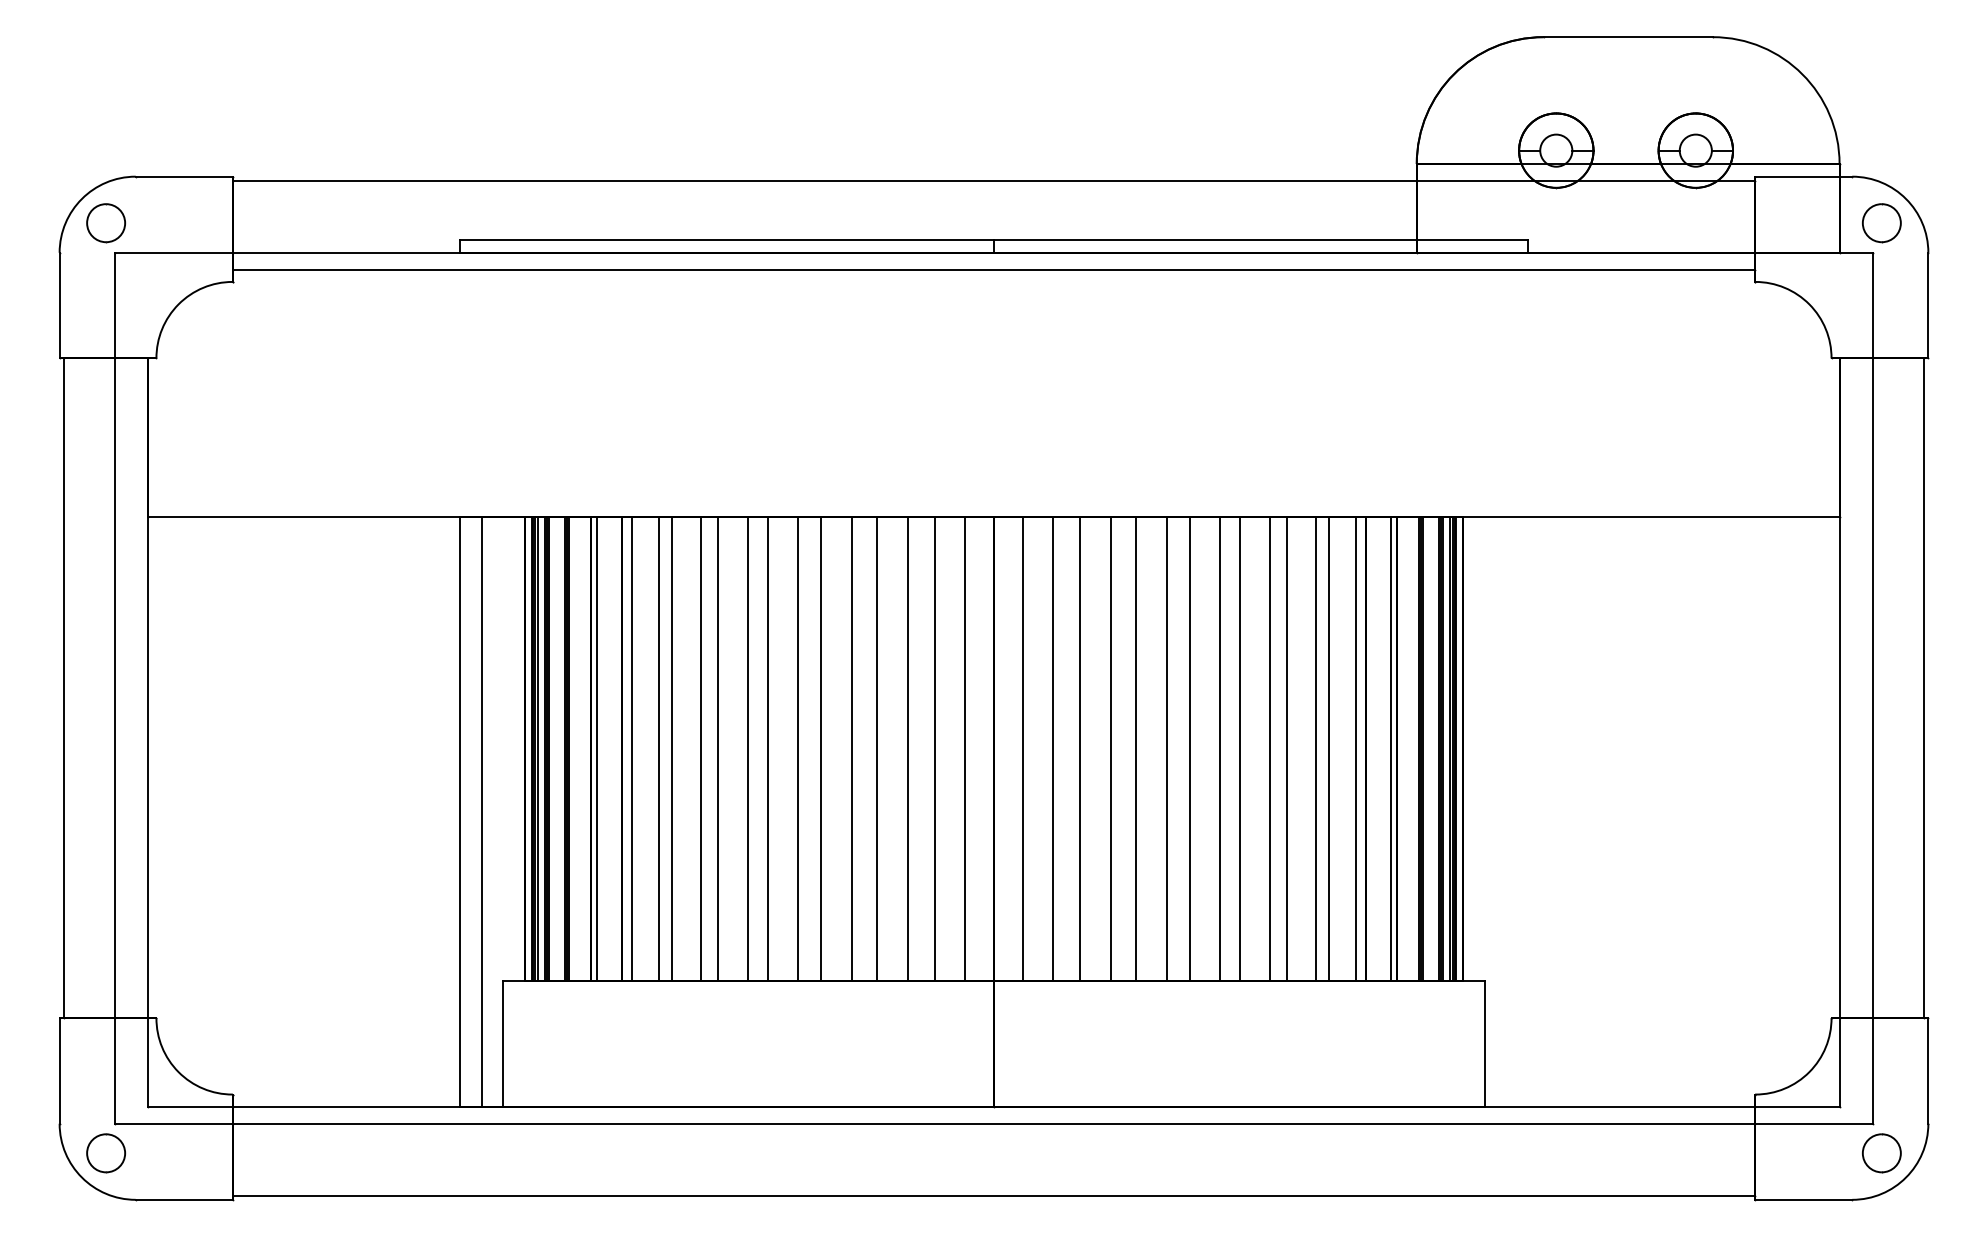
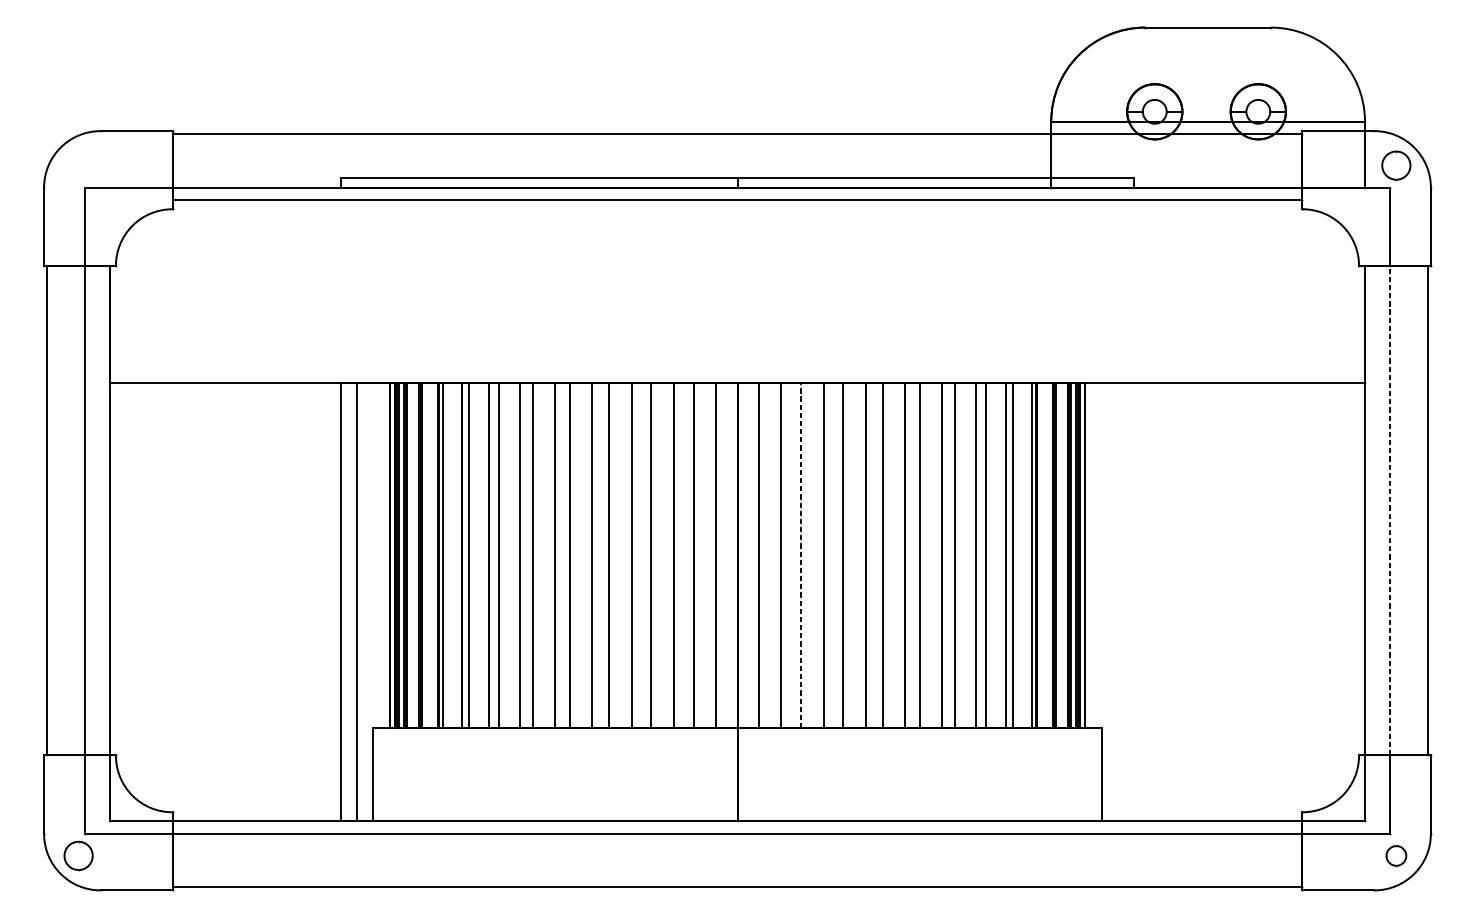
part: (106, 223) -> (78, 165), removed
line: (1873, 688) -> (1390, 510), solid -> dashed
line: (1080, 748) -> (801, 555), solid -> dashed
part: (1881, 1153) -> (1396, 856), size x0.7

